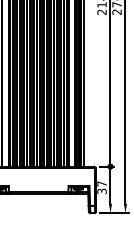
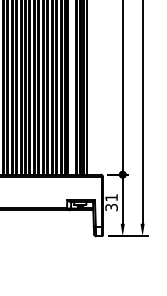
text: (101, 183) -> (110, 197), 37 -> 31

